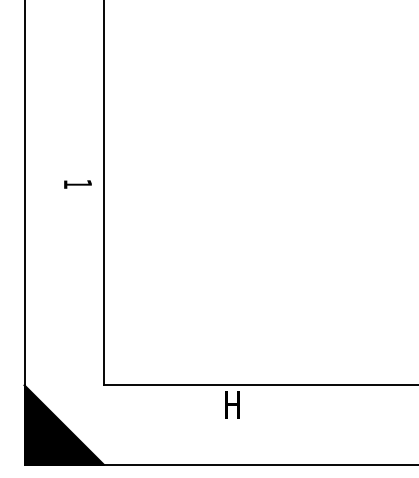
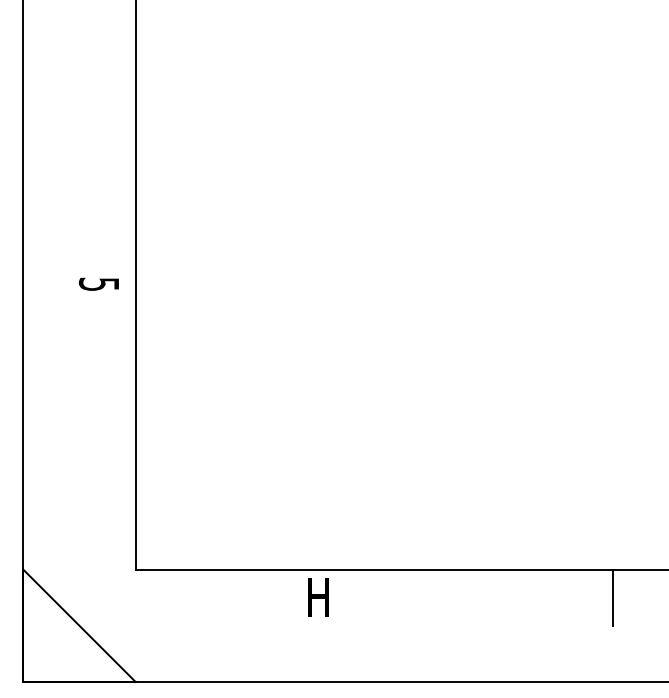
text: (77, 183) -> (98, 283), 1 -> 5
fill: (64, 424) -> (79, 625), removed

